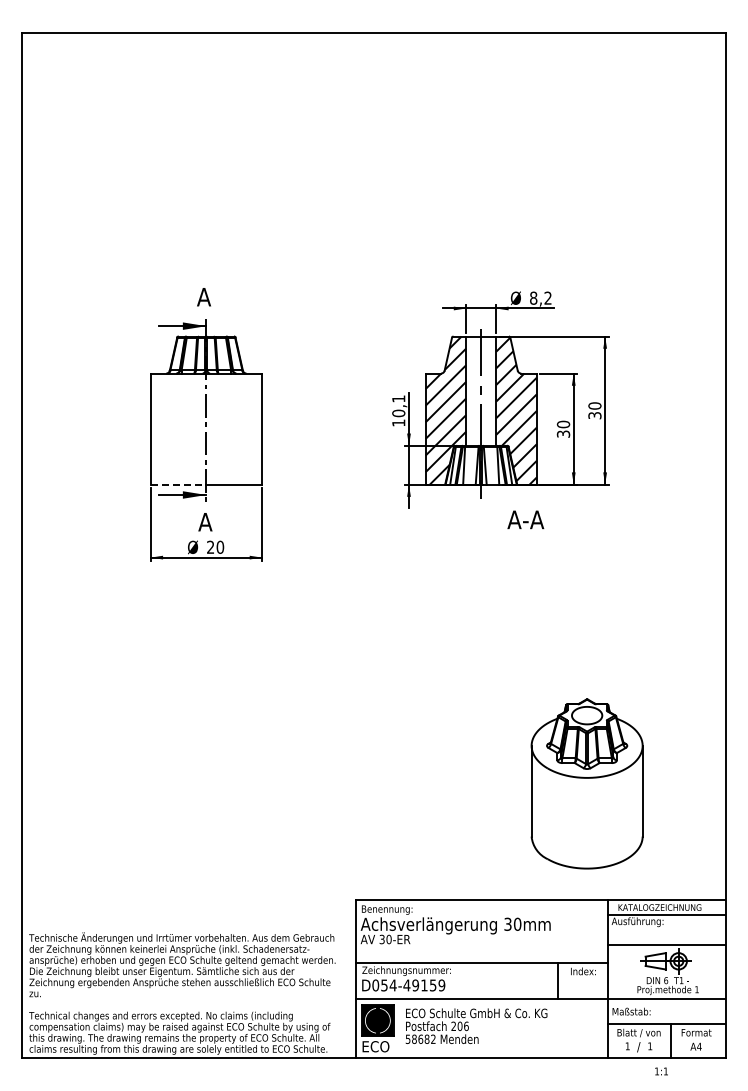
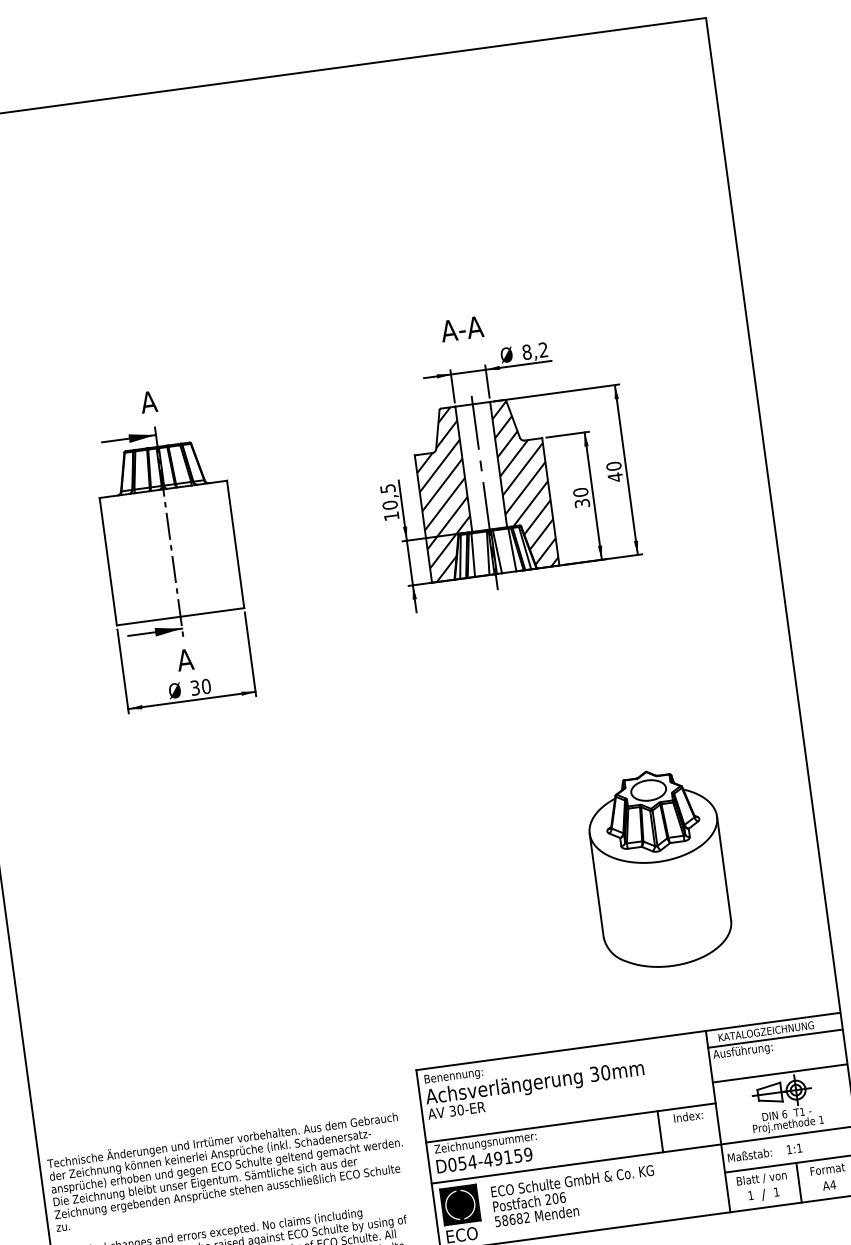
text: (398, 398) -> (387, 488), 10,1 -> 10,5
text: (594, 415) -> (614, 477), 30 -> 40
line: (178, 484) -> (148, 620), dashed -> solid
text: (525, 519) -> (461, 328), moved
text: (210, 547) -> (195, 688), 20 -> 30
part: (586, 783) -> (658, 868), moved
text: (661, 1071) -> (794, 1148), moved

